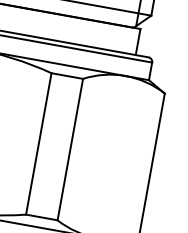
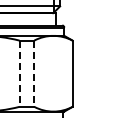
line: (38, 145) -> (19, 74), solid -> dashed
line: (70, 151) -> (34, 74), solid -> dashed

